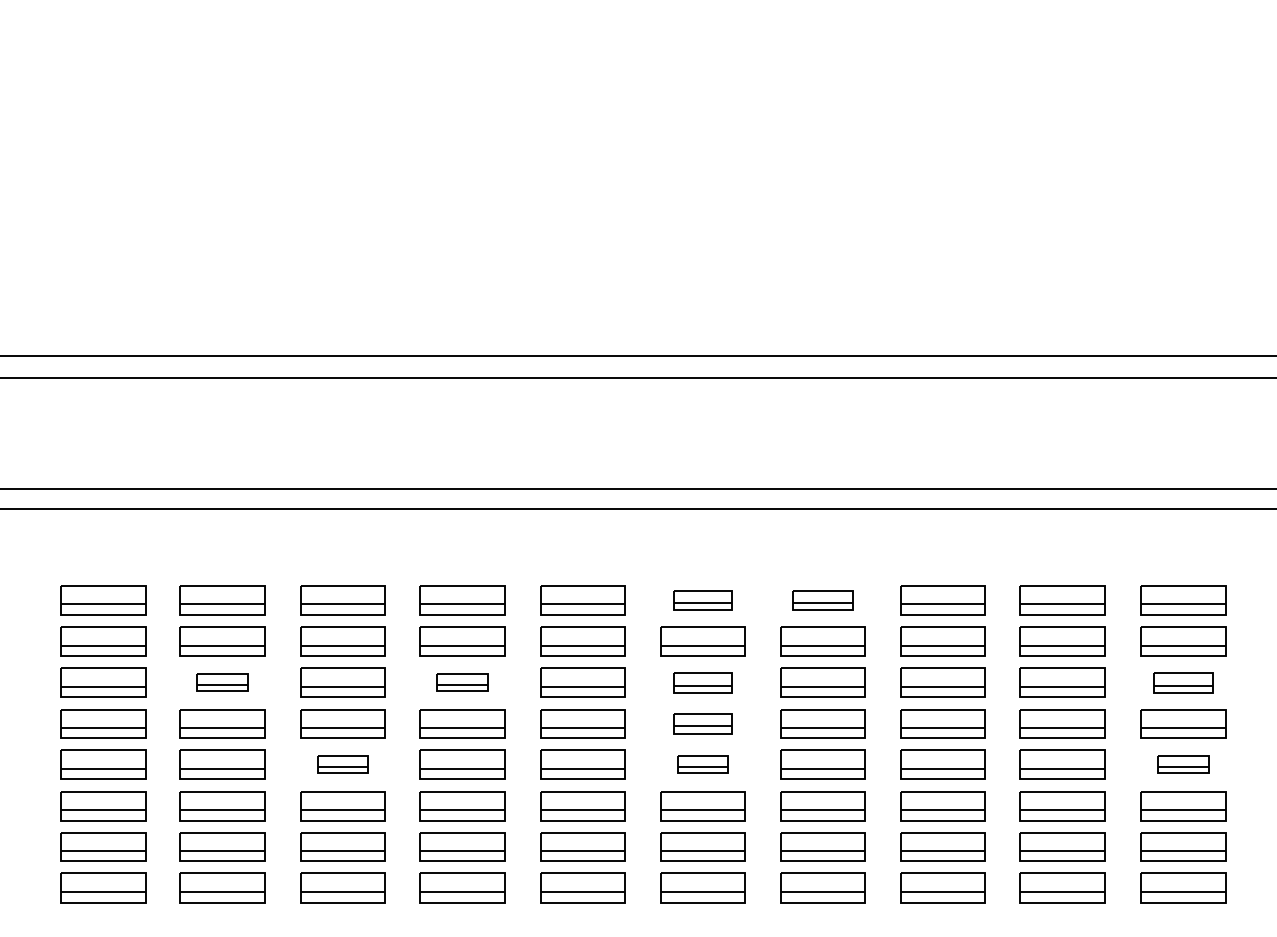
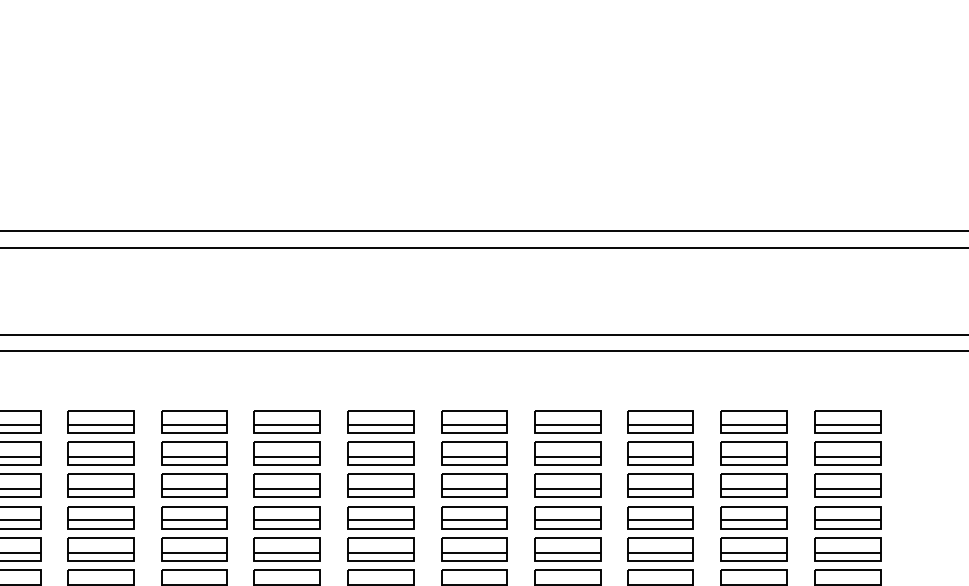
part: (702, 600) -> (473, 421), size x1.43
part: (822, 600) -> (567, 421), size x1.43
part: (222, 682) -> (100, 485), size x1.67
part: (462, 682) -> (287, 485), size x1.67
part: (702, 682) -> (473, 485), size x1.43
part: (1183, 682) -> (848, 485), size x1.43
part: (702, 723) -> (473, 517), size x1.43
part: (342, 764) -> (193, 549), size x1.67
part: (702, 764) -> (473, 549), size x1.67
part: (1183, 764) -> (848, 549), size x1.67

